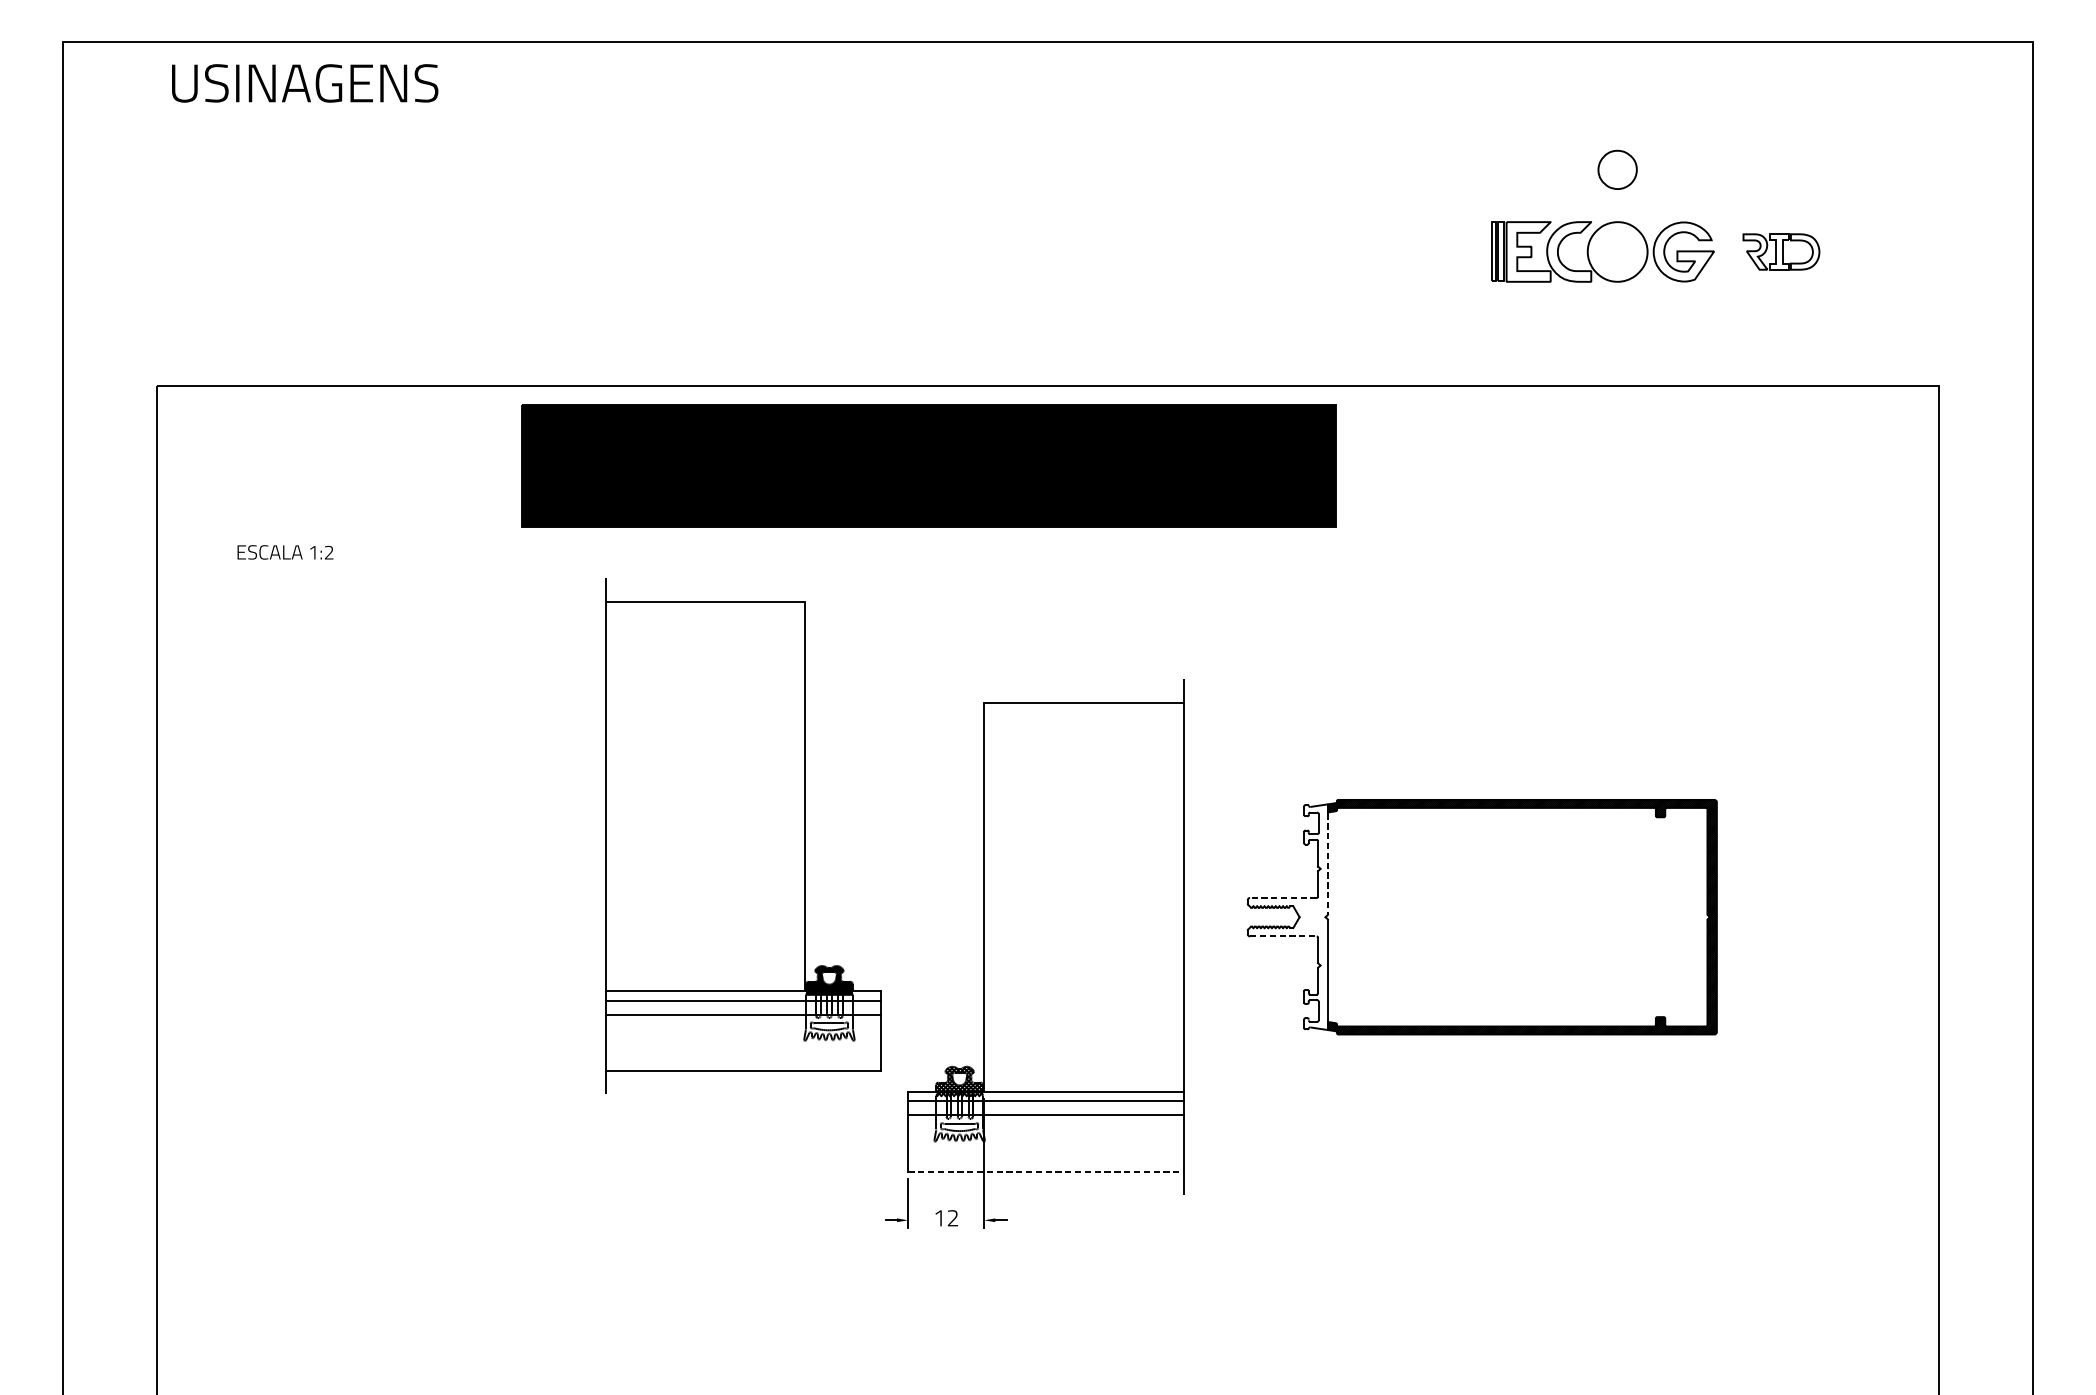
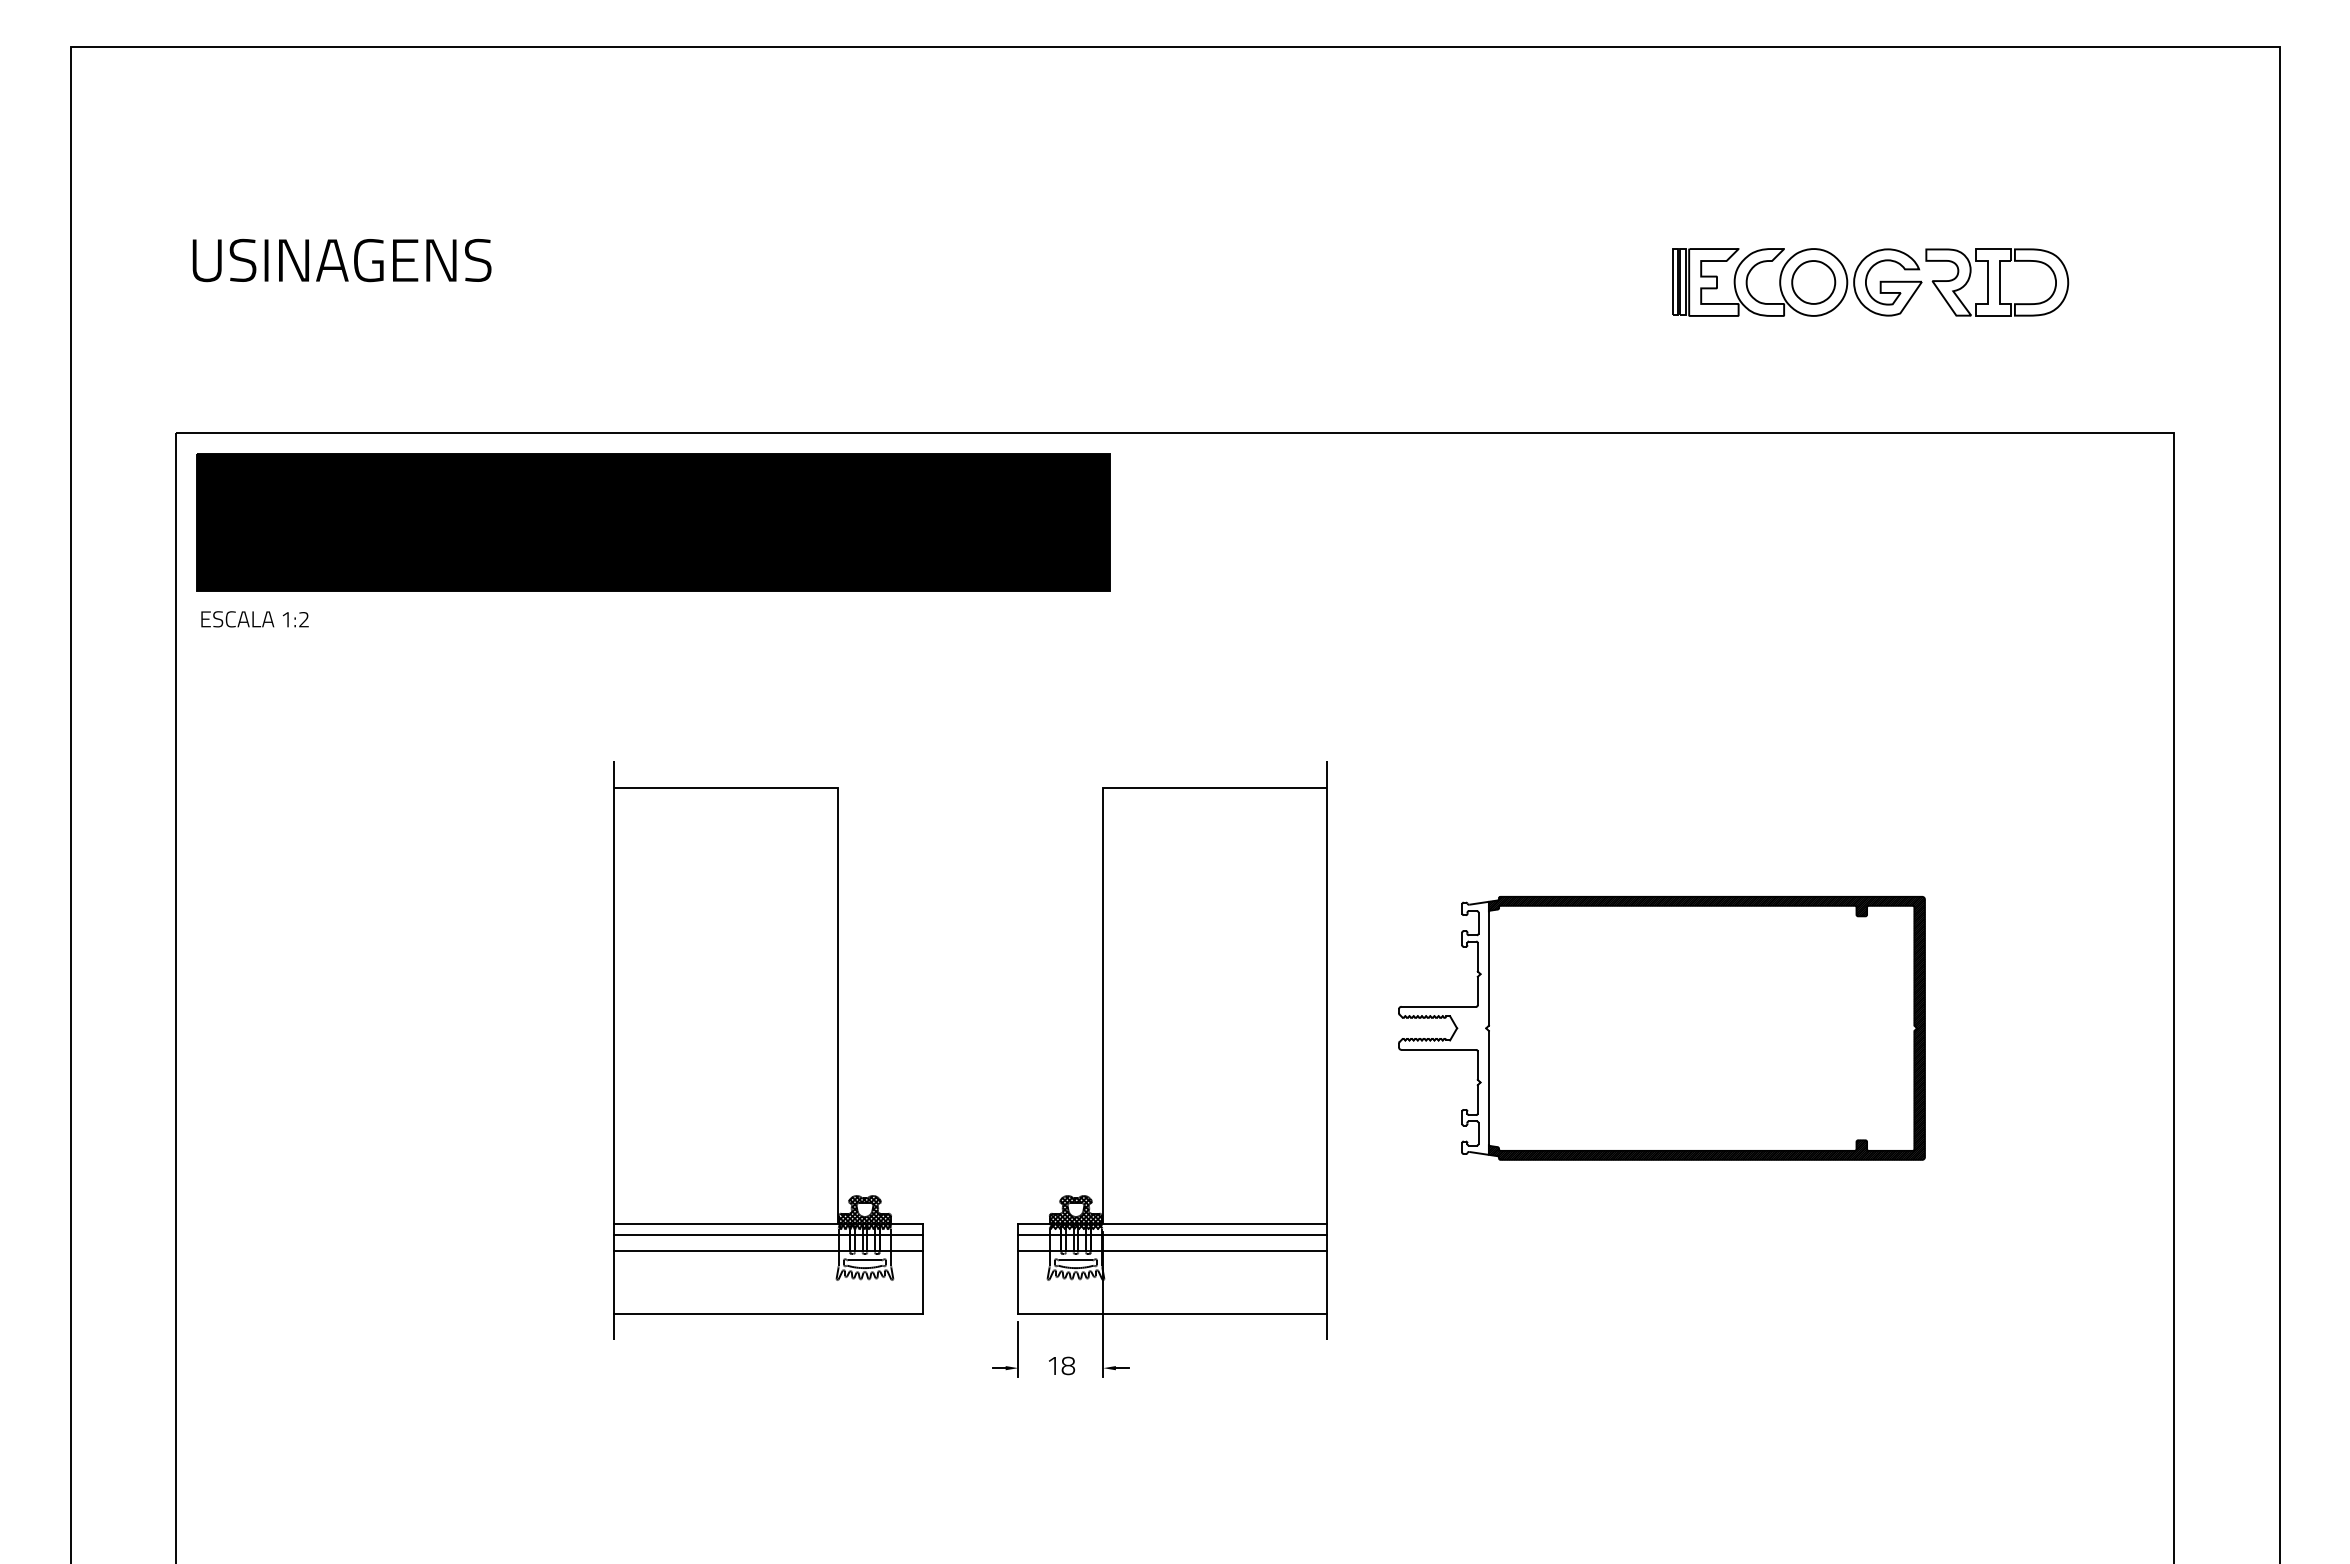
text: (304, 83) -> (341, 260), moved
part: (1617, 169) -> (1813, 282), moved
part: (1781, 251) -> (1997, 282), size x1.67
part: (928, 466) -> (653, 522), moved
text: (284, 552) -> (254, 619), moved
part: (743, 836) -> (768, 1050), moved
line: (1327, 863) -> (1488, 968), dashed -> solid
line: (1283, 897) -> (1438, 1006), dashed -> solid
line: (1283, 936) -> (1439, 1049), dashed -> solid
line: (1046, 1171) -> (1173, 1313), dashed -> solid
text: (953, 1218) -> (1068, 1366), 12 -> 18

